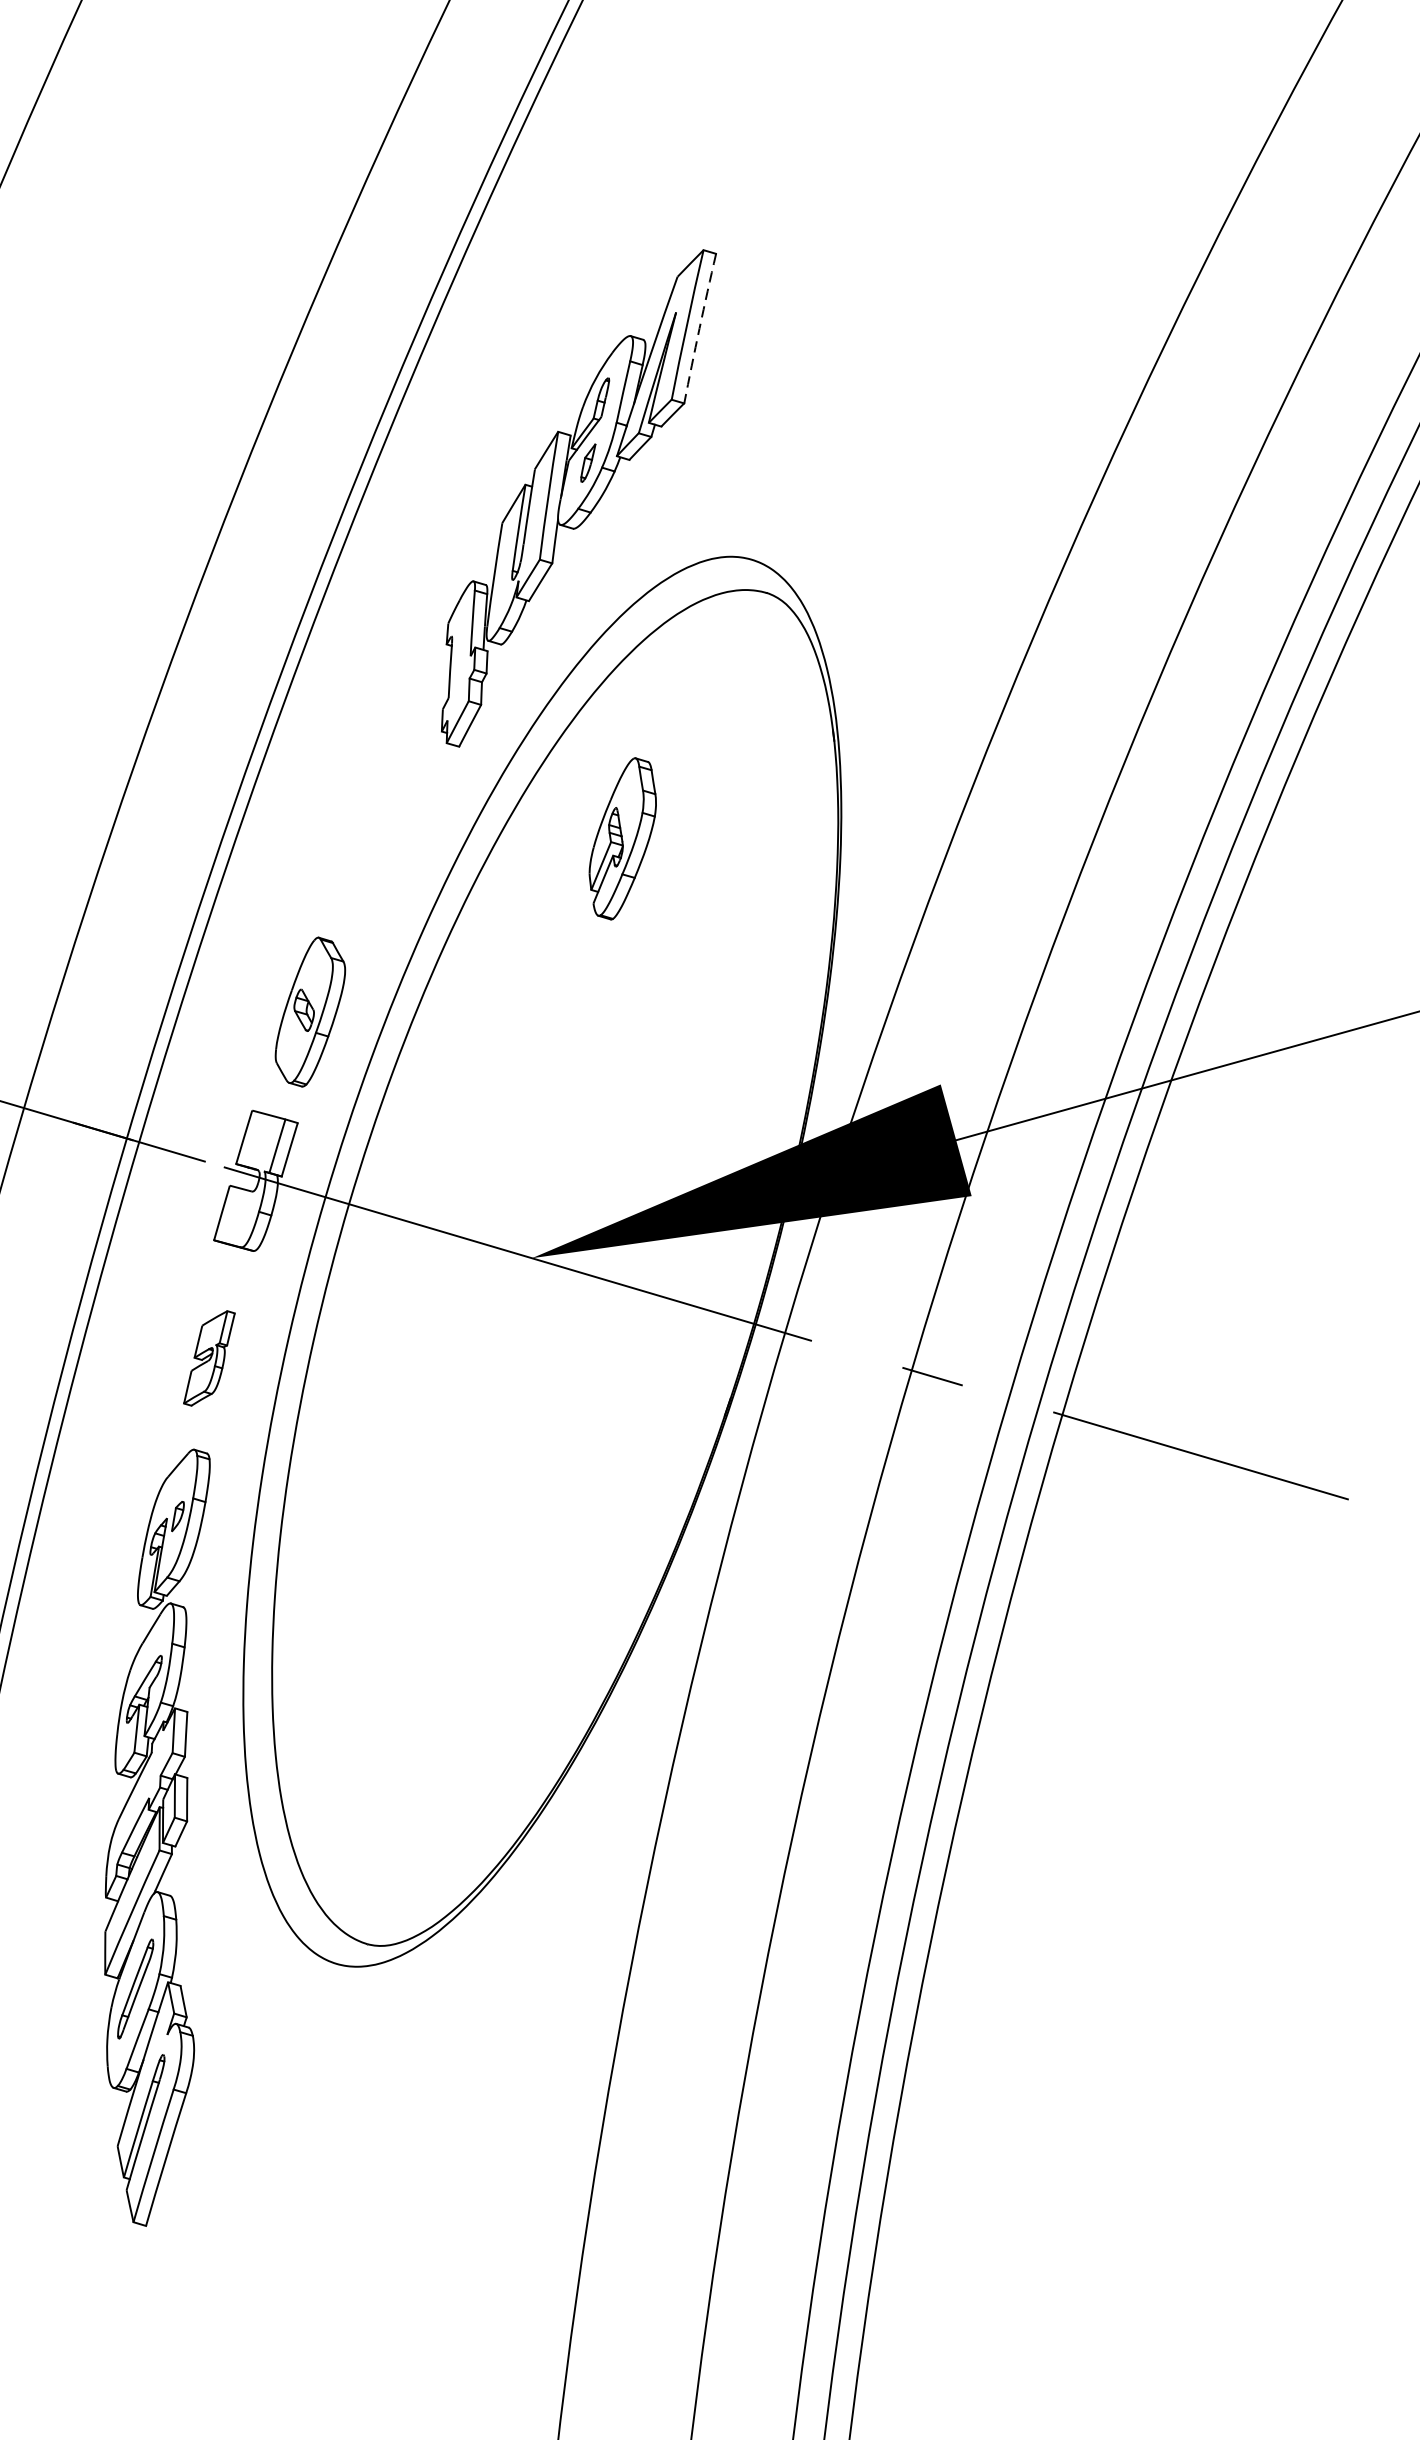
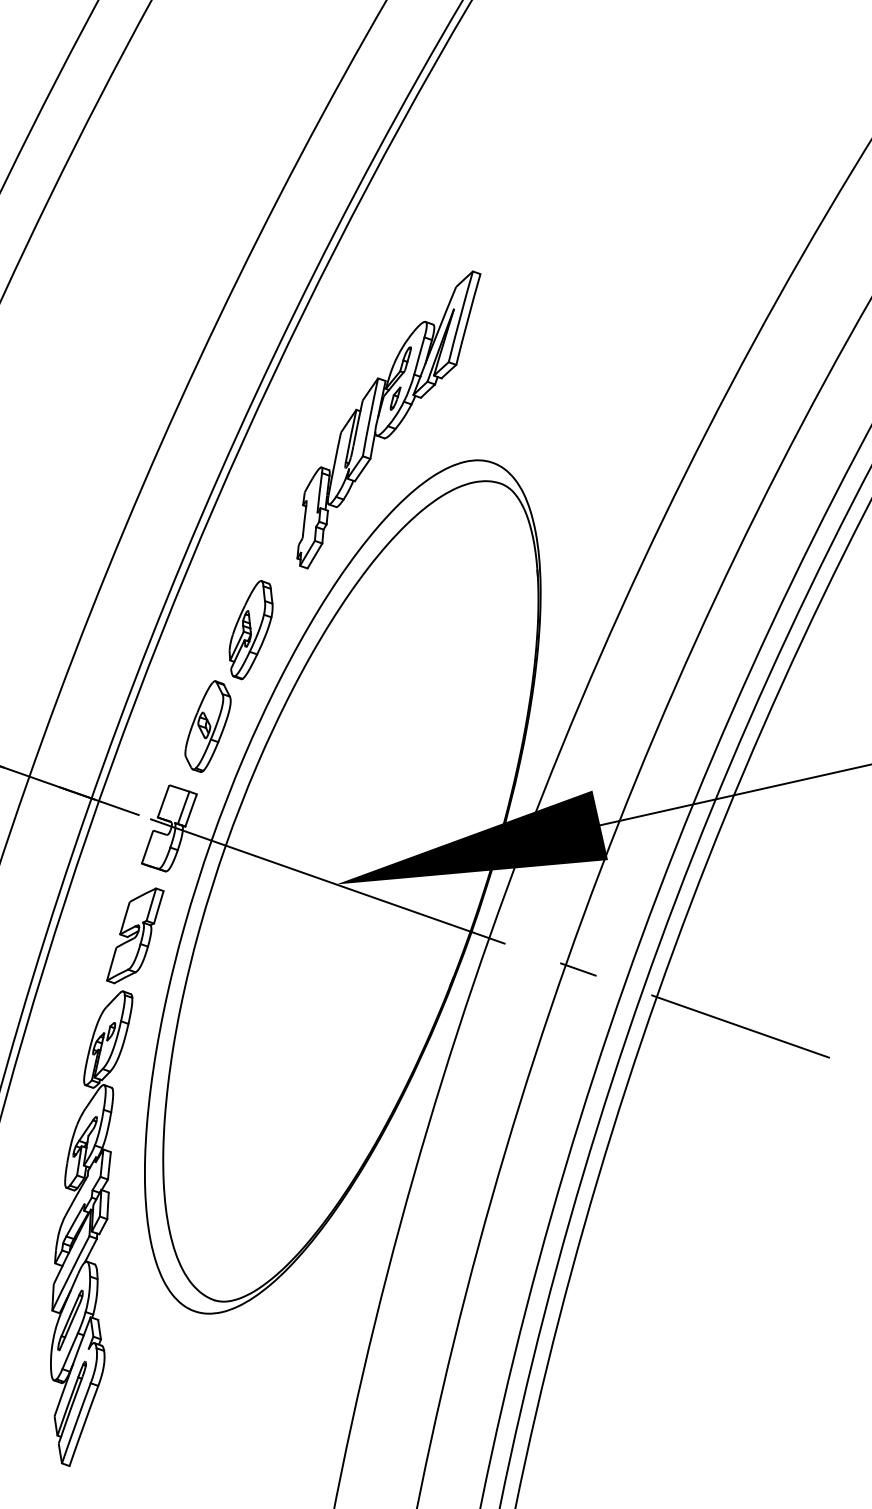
arc: (700, 328) -> (468, 319), dashed -> solid
part: (621, 839) -> (250, 630), moved
part: (209, 1357) -> (135, 935), size x1.67

